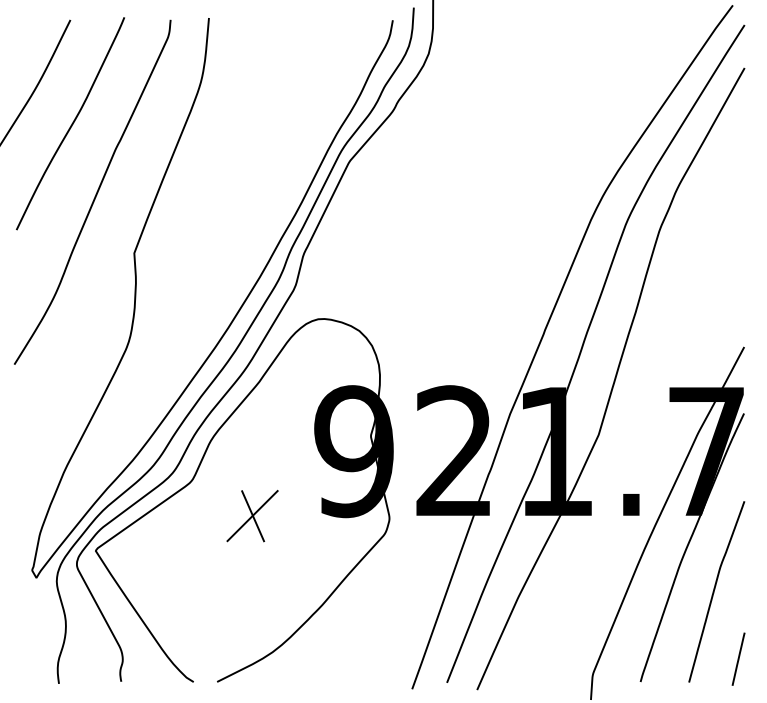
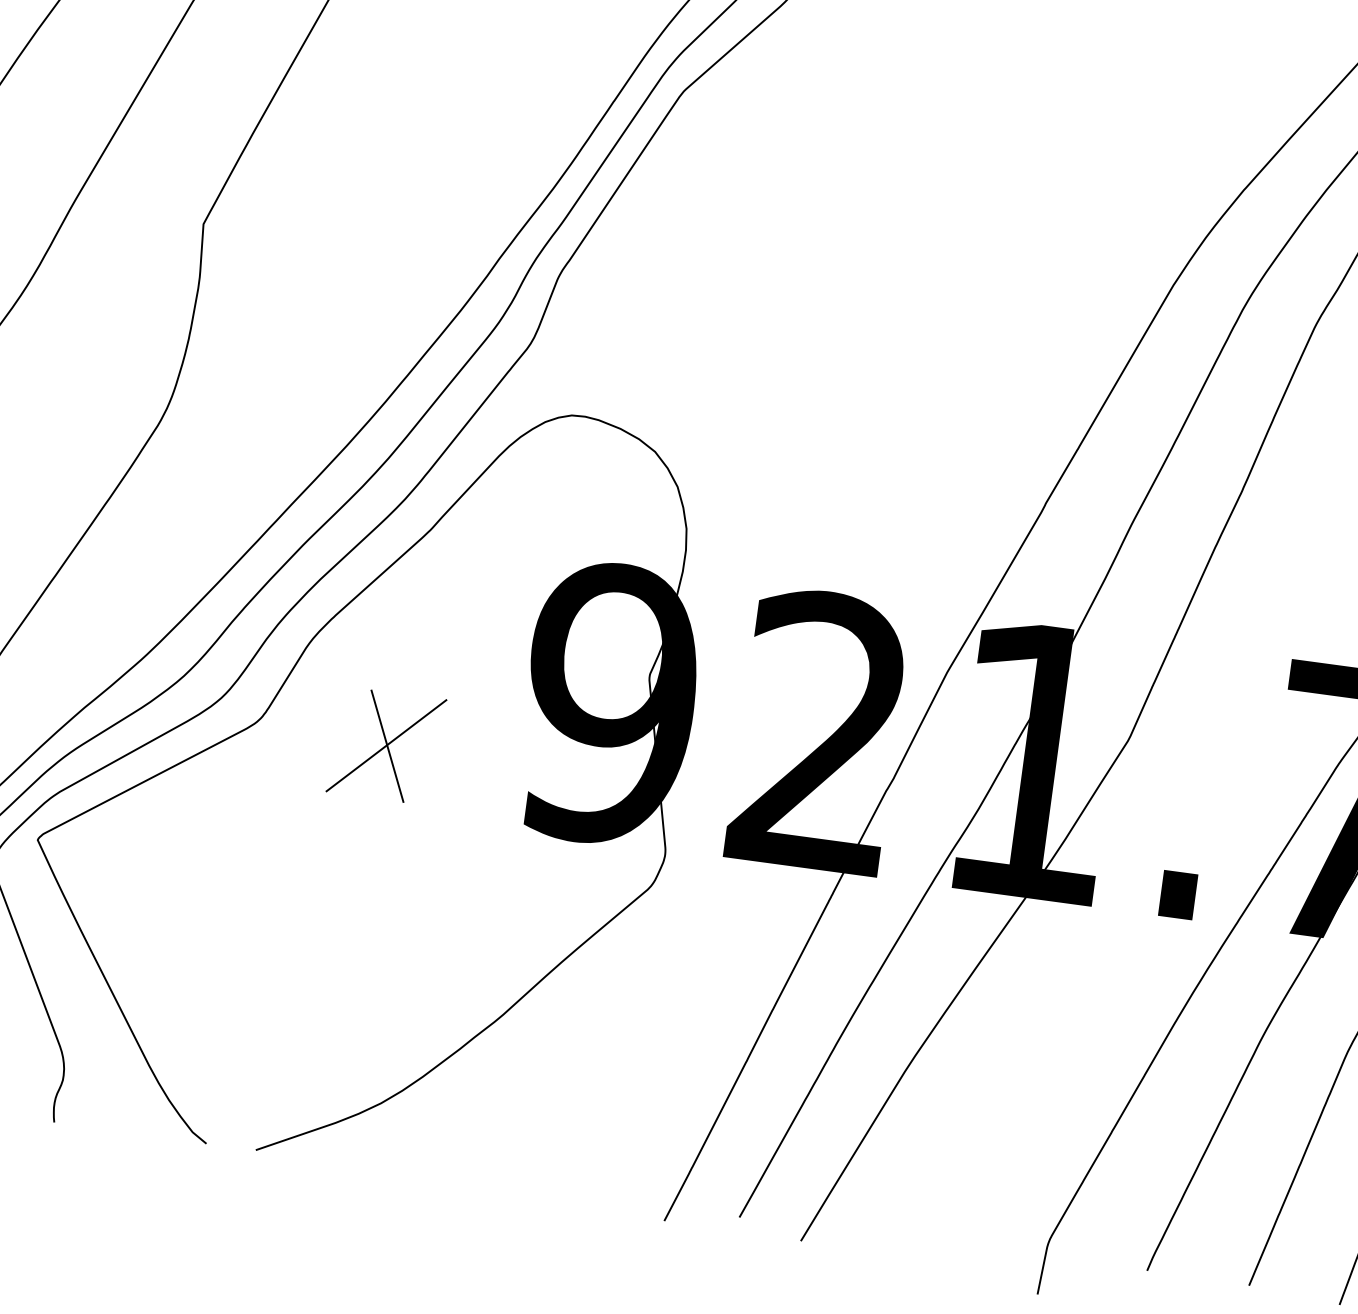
part: (252, 516) -> (386, 746), moved

